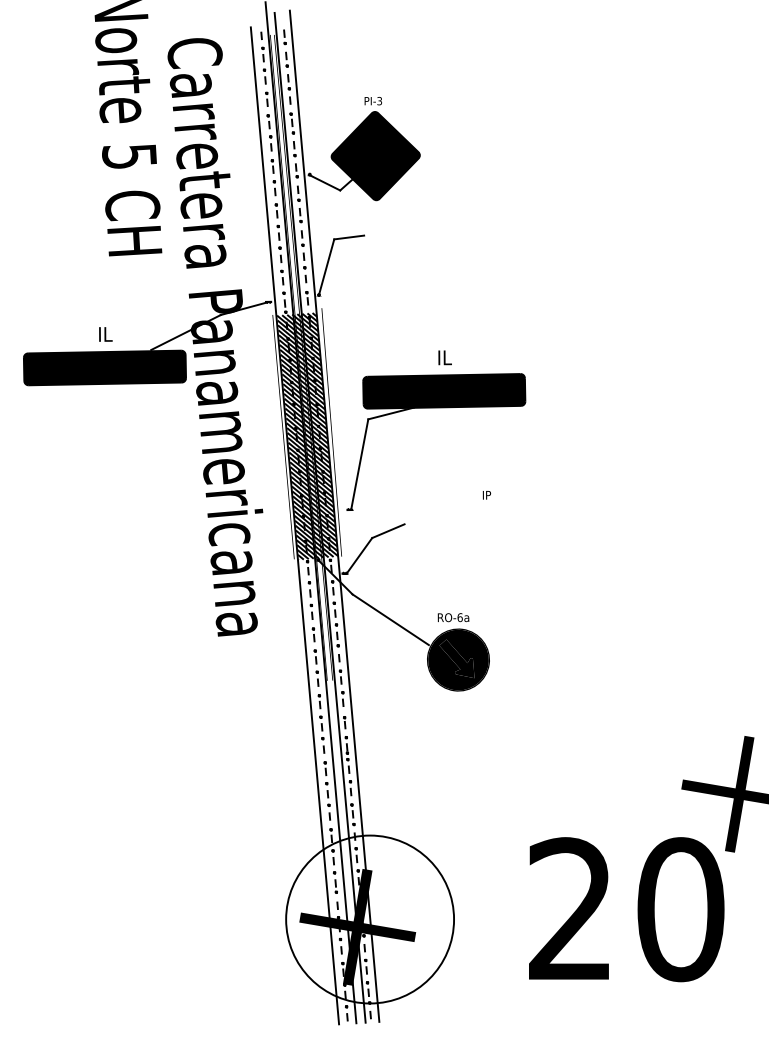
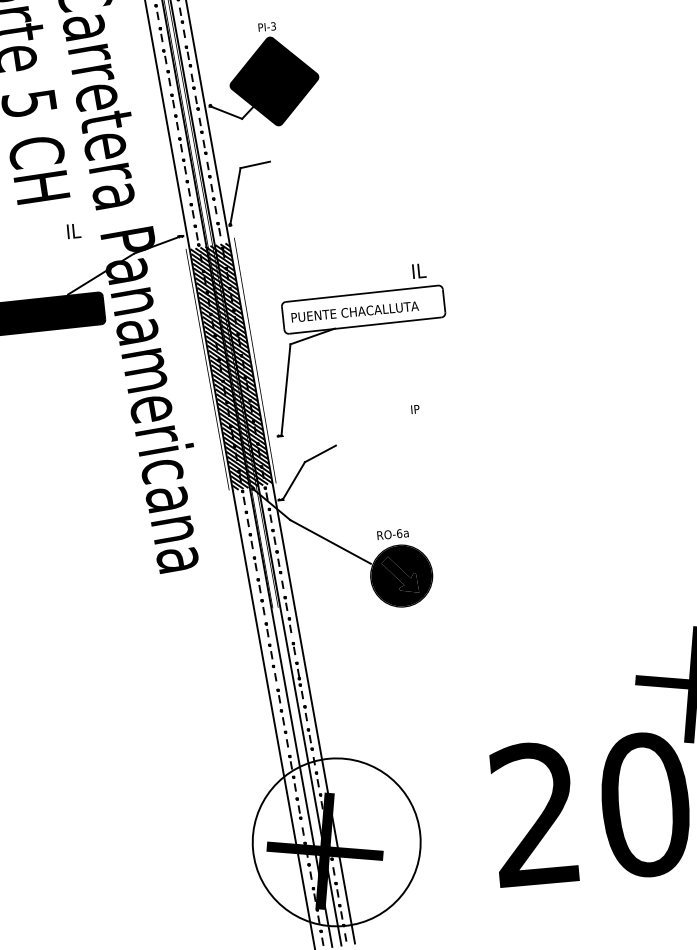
text: (105, 334) -> (73, 231), moved
text: (444, 357) -> (418, 270), moved
fill: (444, 390) -> (363, 308), removed

